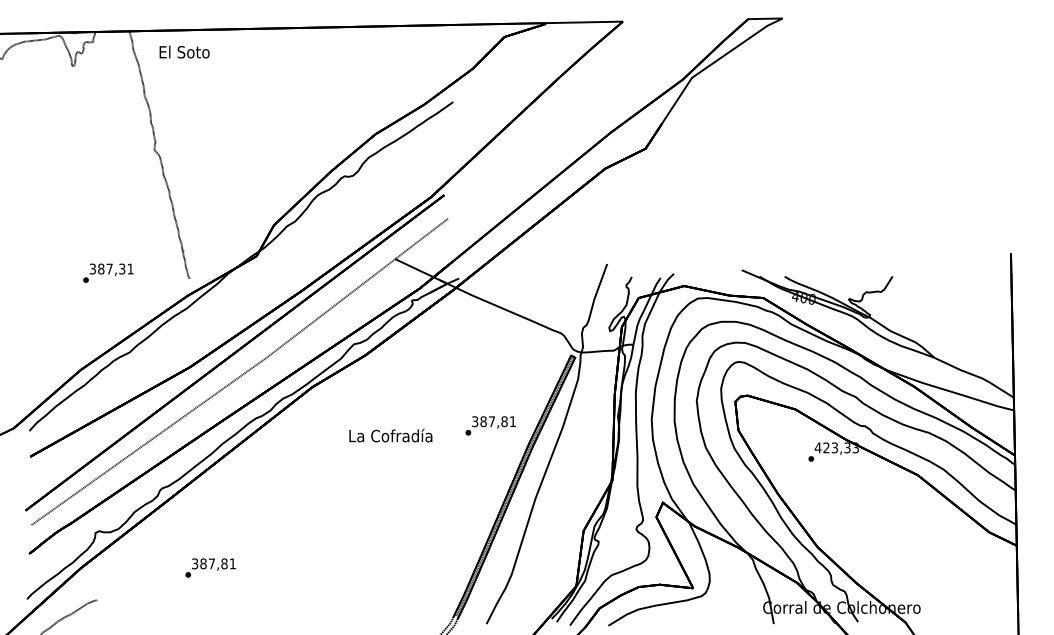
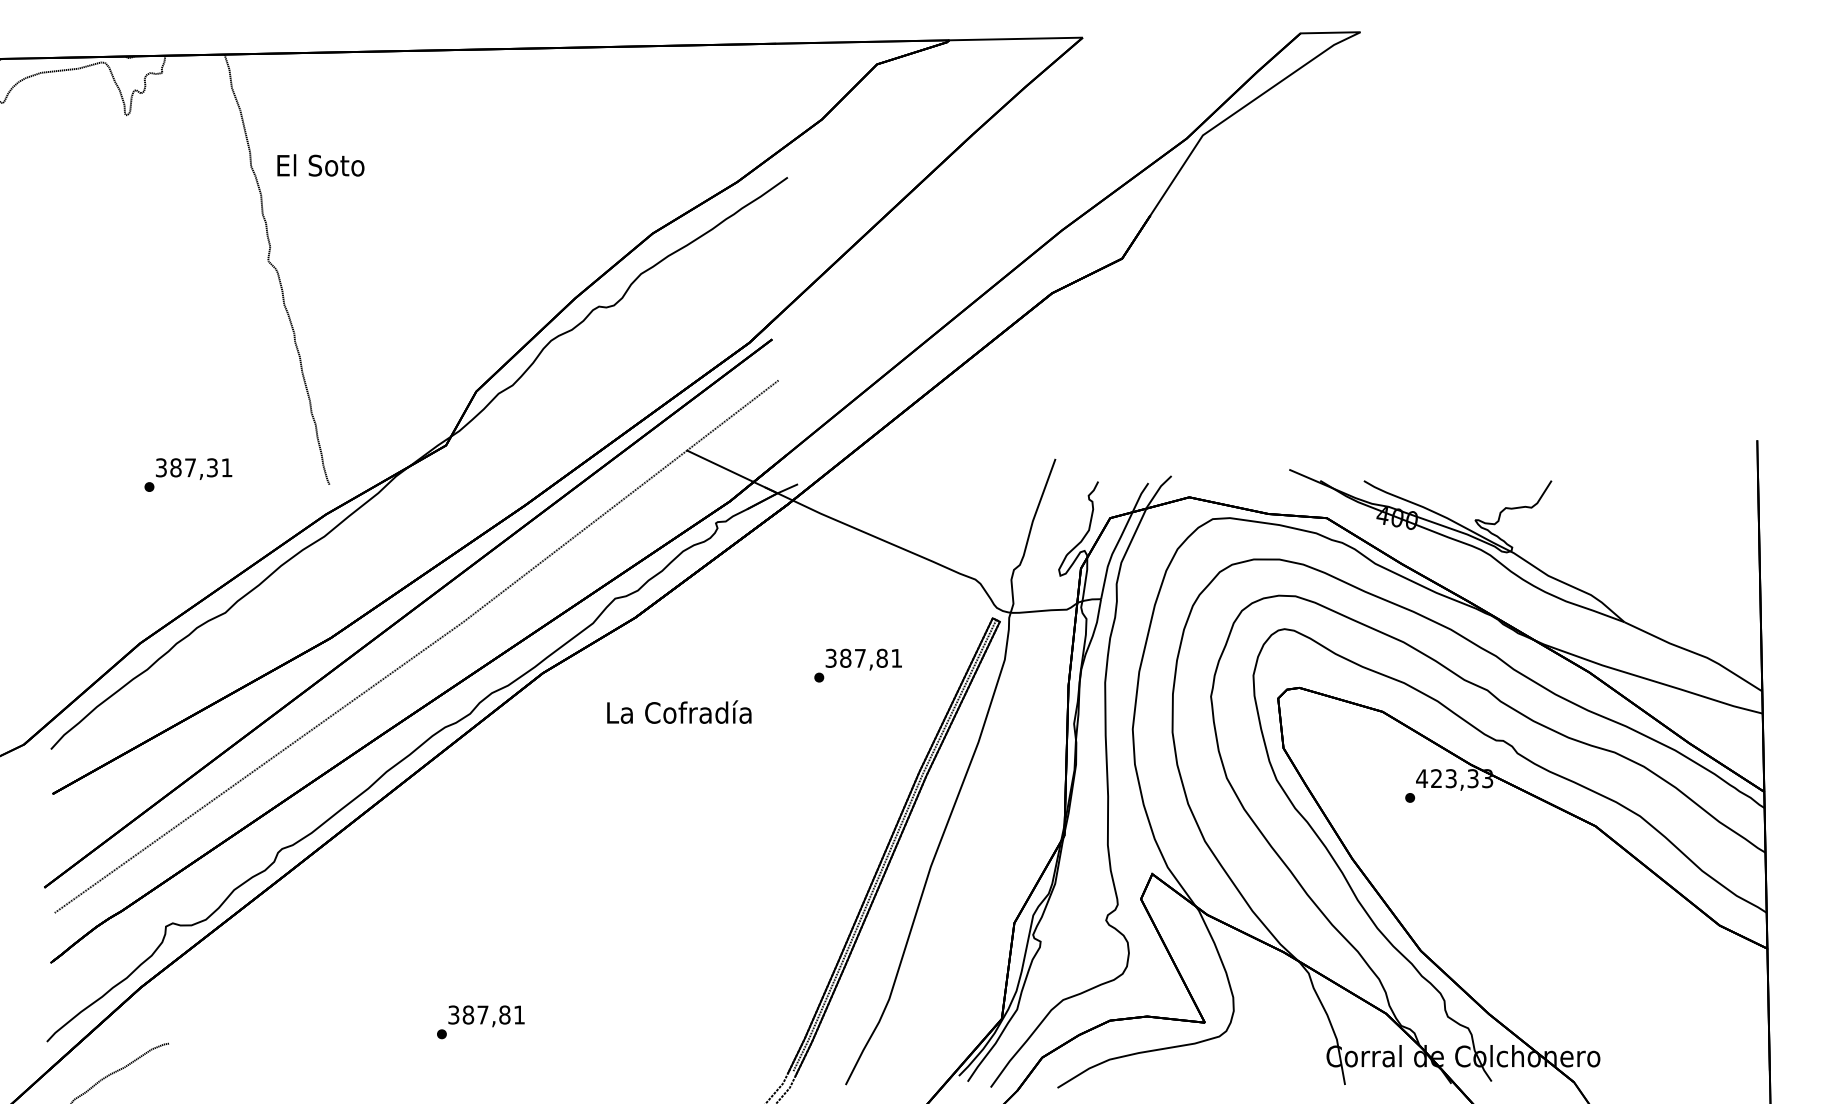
text: (184, 51) -> (320, 164), moved
text: (490, 425) -> (857, 664), moved
text: (390, 435) -> (678, 711), moved
text: (210, 567) -> (480, 1021), moved

